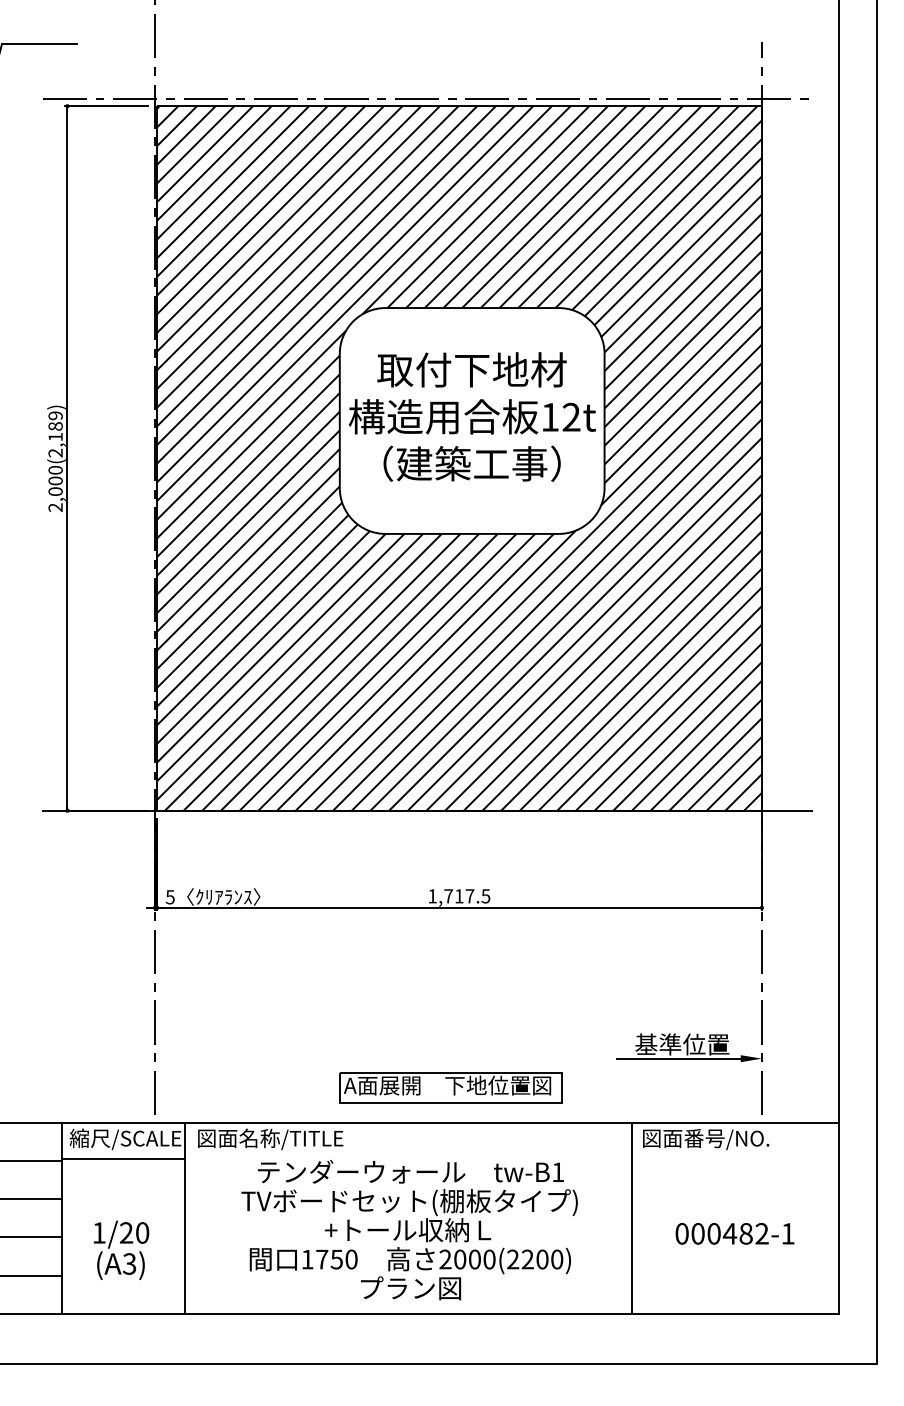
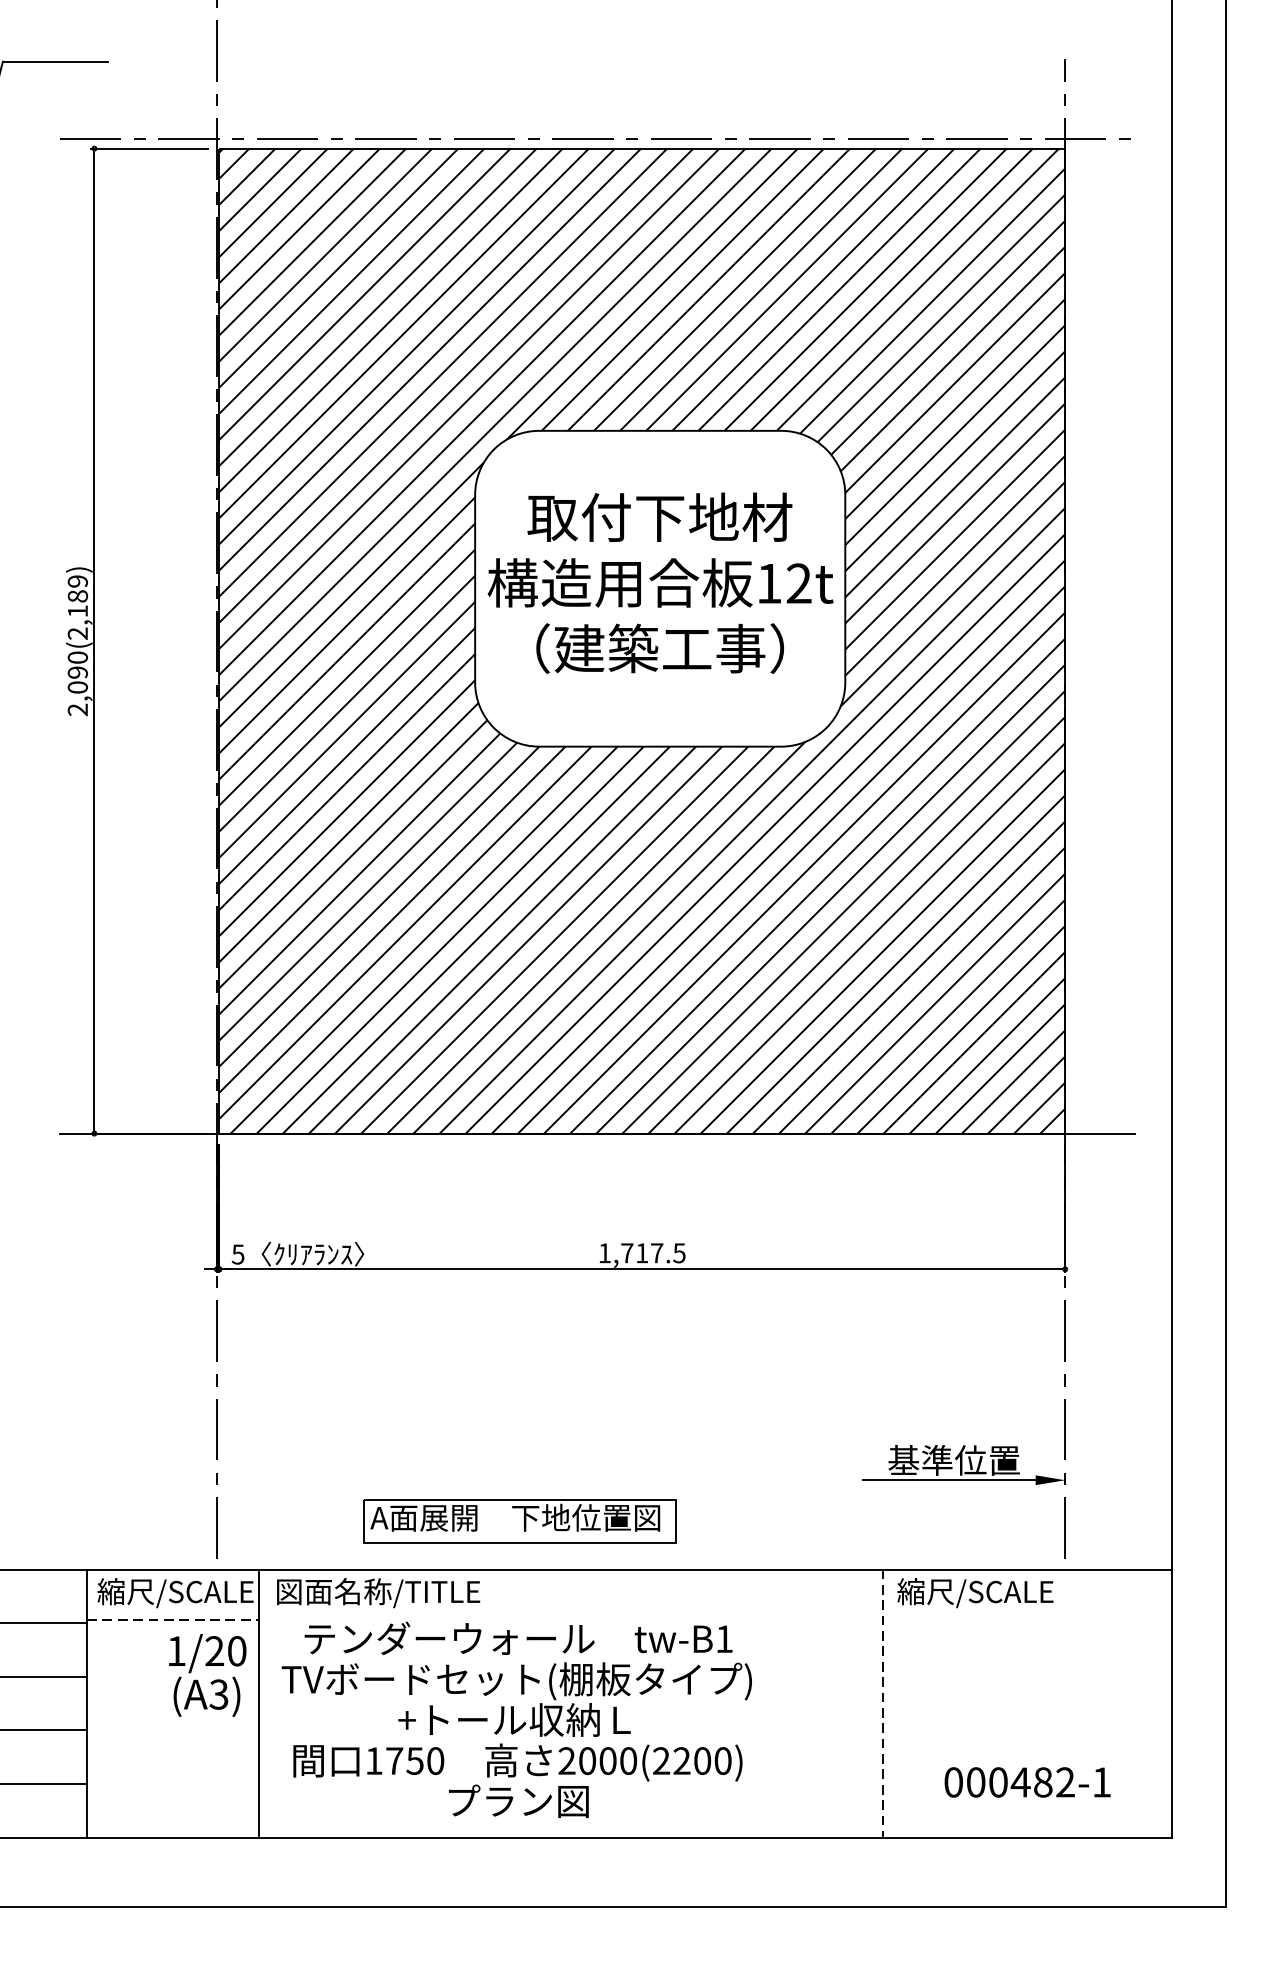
text: (55, 480) -> (77, 671), 2,000(2,189) -> 2,090(2,189)
part: (450, 1087) -> (519, 1520), moved
text: (705, 1139) -> (986, 1593), 図面番号/NO. -> 縮尺/SCALE
line: (124, 1158) -> (174, 1619), solid -> dashed
line: (631, 1218) -> (882, 1703), solid -> dashed
text: (409, 1230) -> (516, 1720), moved
text: (734, 1233) -> (1026, 1781), moved
text: (121, 1249) -> (207, 1674), moved

